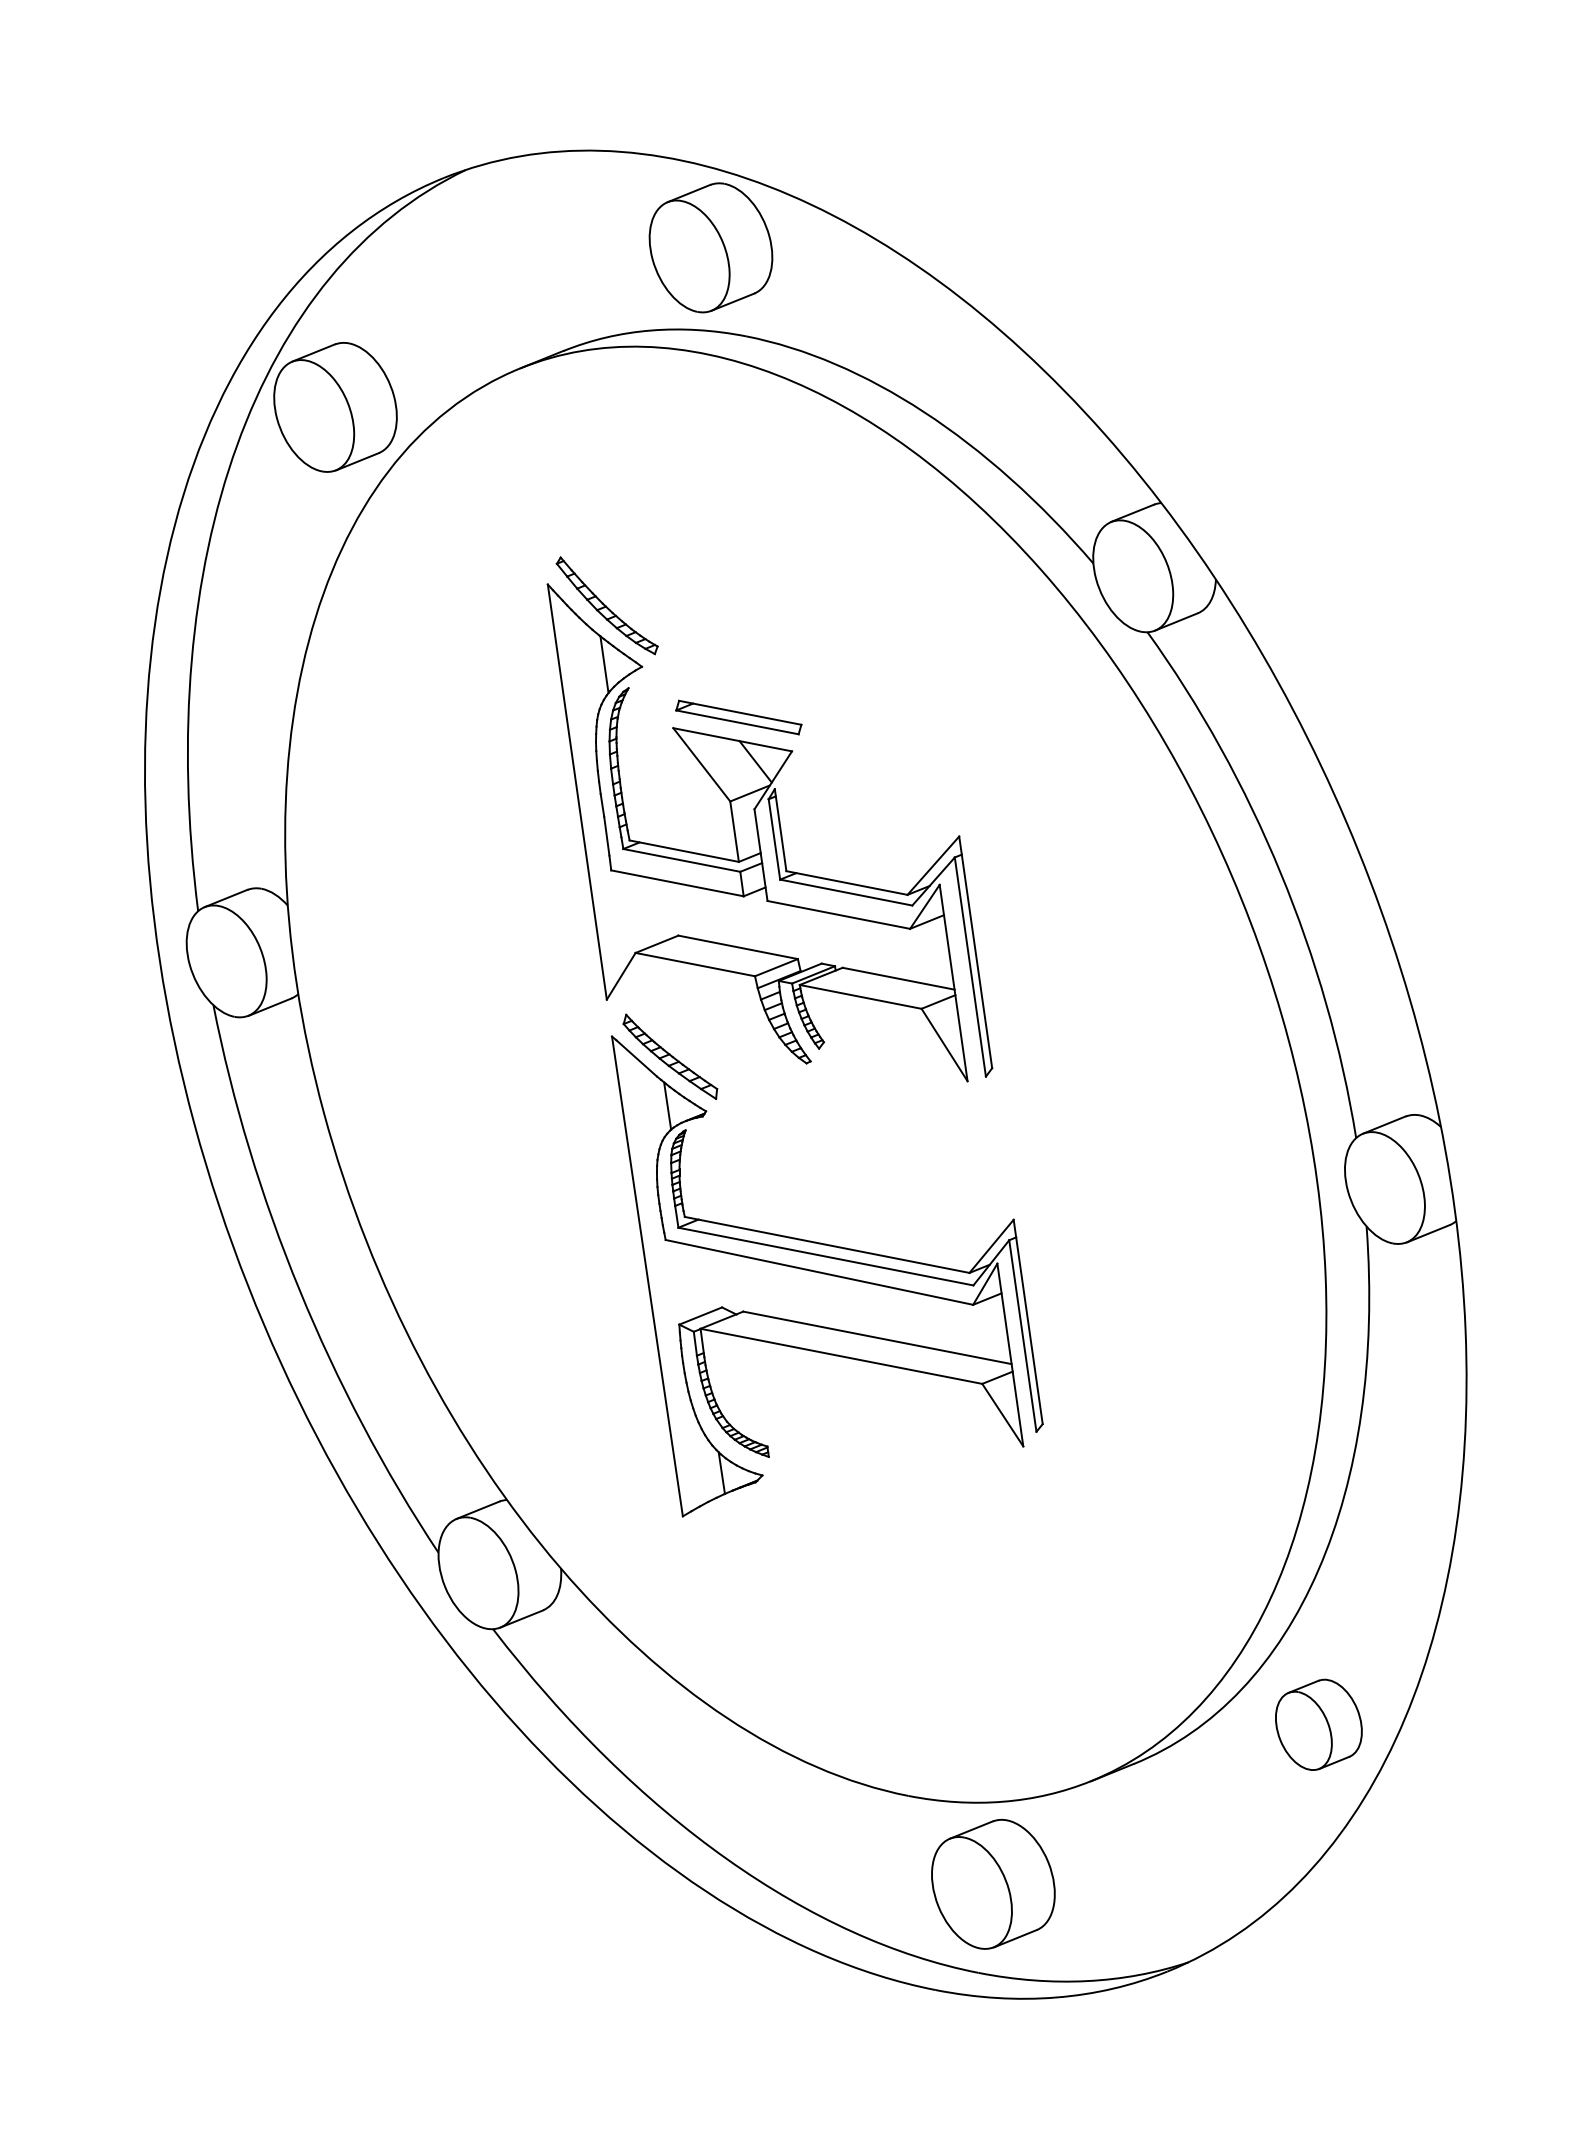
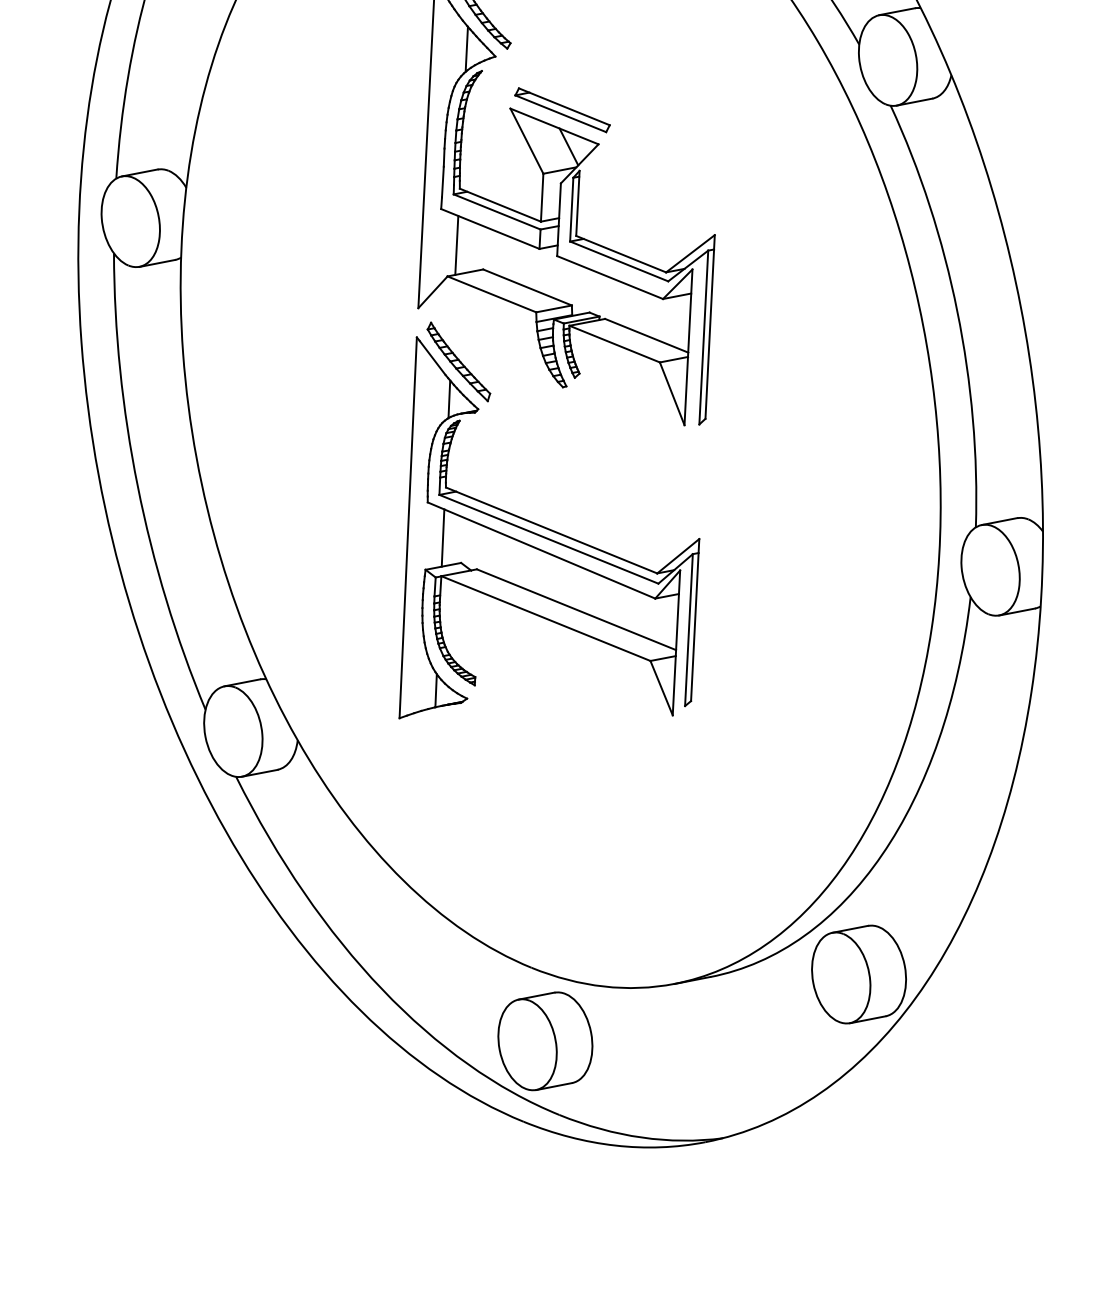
line: (639, 911) -> (456, 245), added
line: (693, 1280) -> (443, 537), added
part: (1318, 1724) -> (858, 974), size x1.43
part: (993, 1883) -> (545, 1040), moved

